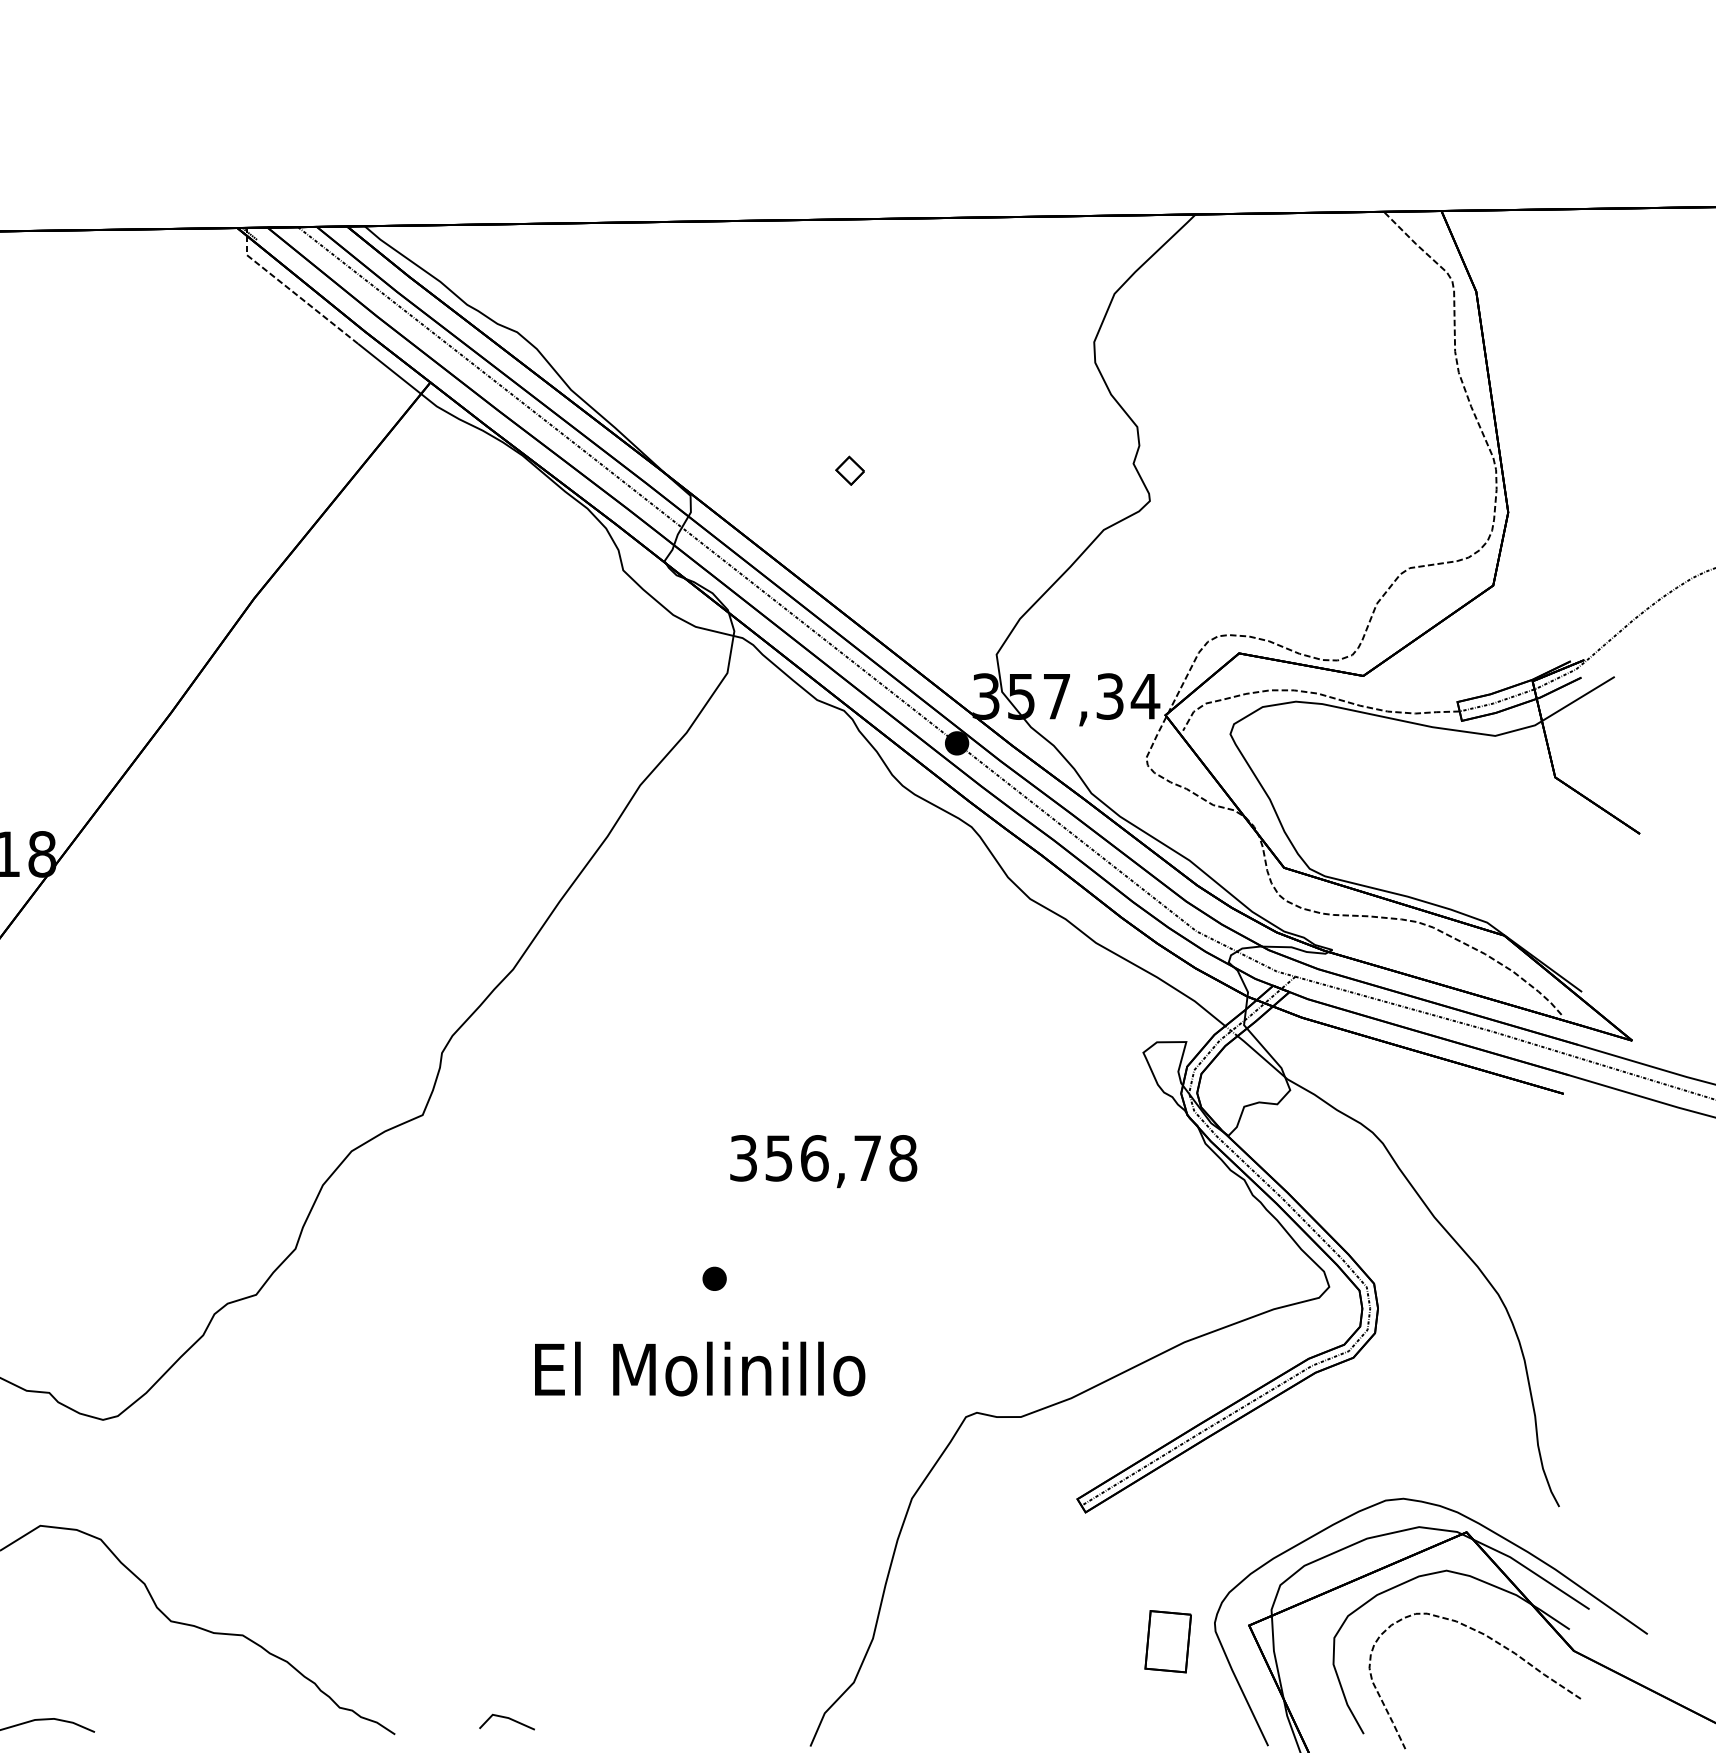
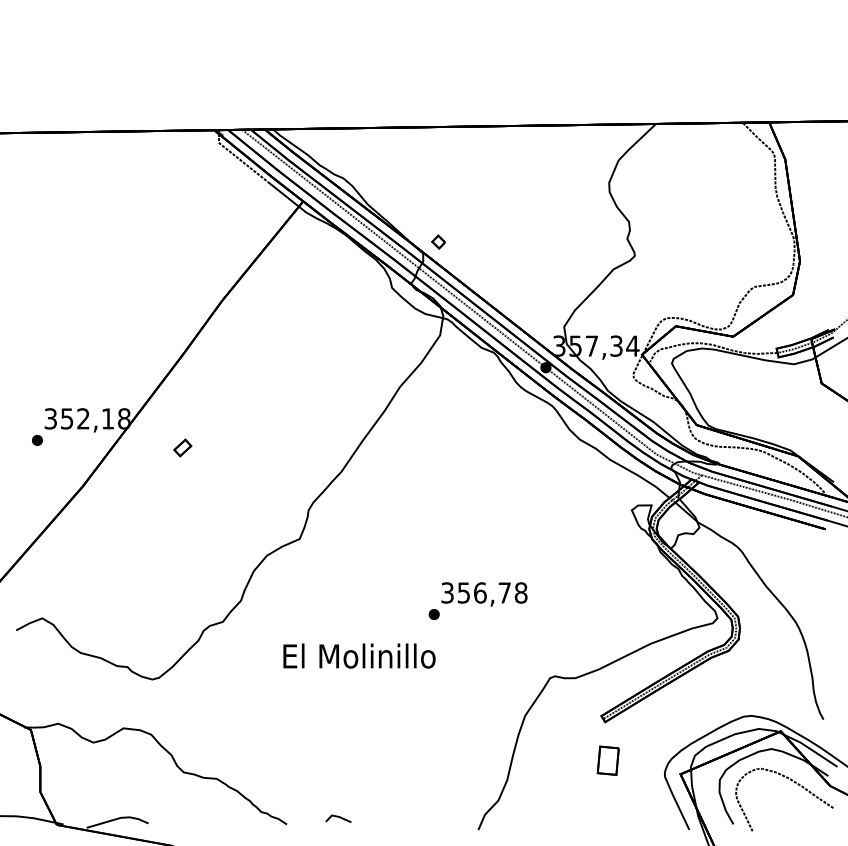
part: (849, 469) -> (438, 241), moved
part: (168, 916) -> (182, 447), added
text: (823, 1161) -> (484, 594), moved
text: (700, 1367) -> (359, 655), moved
part: (1166, 1641) -> (607, 760), moved

